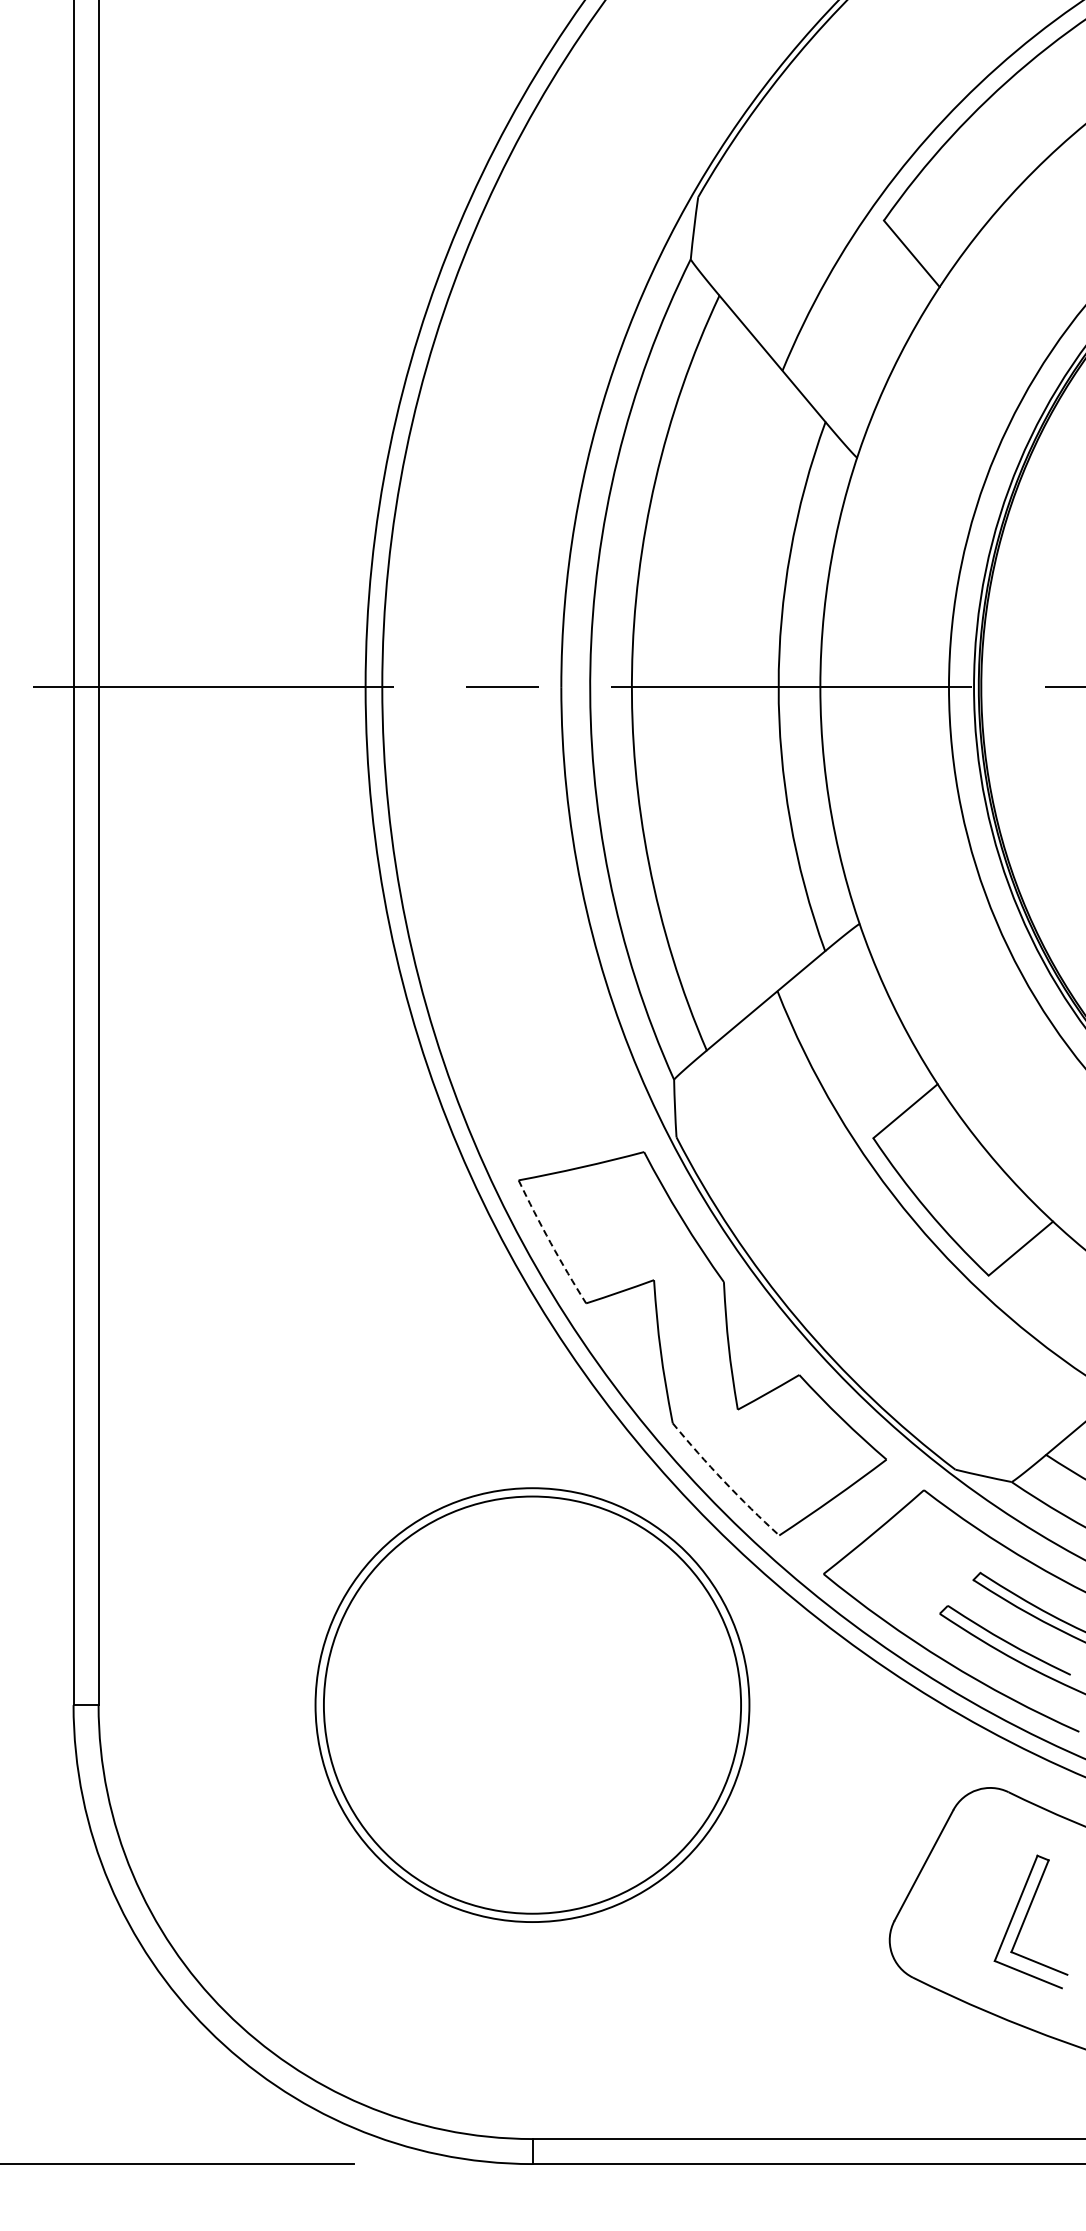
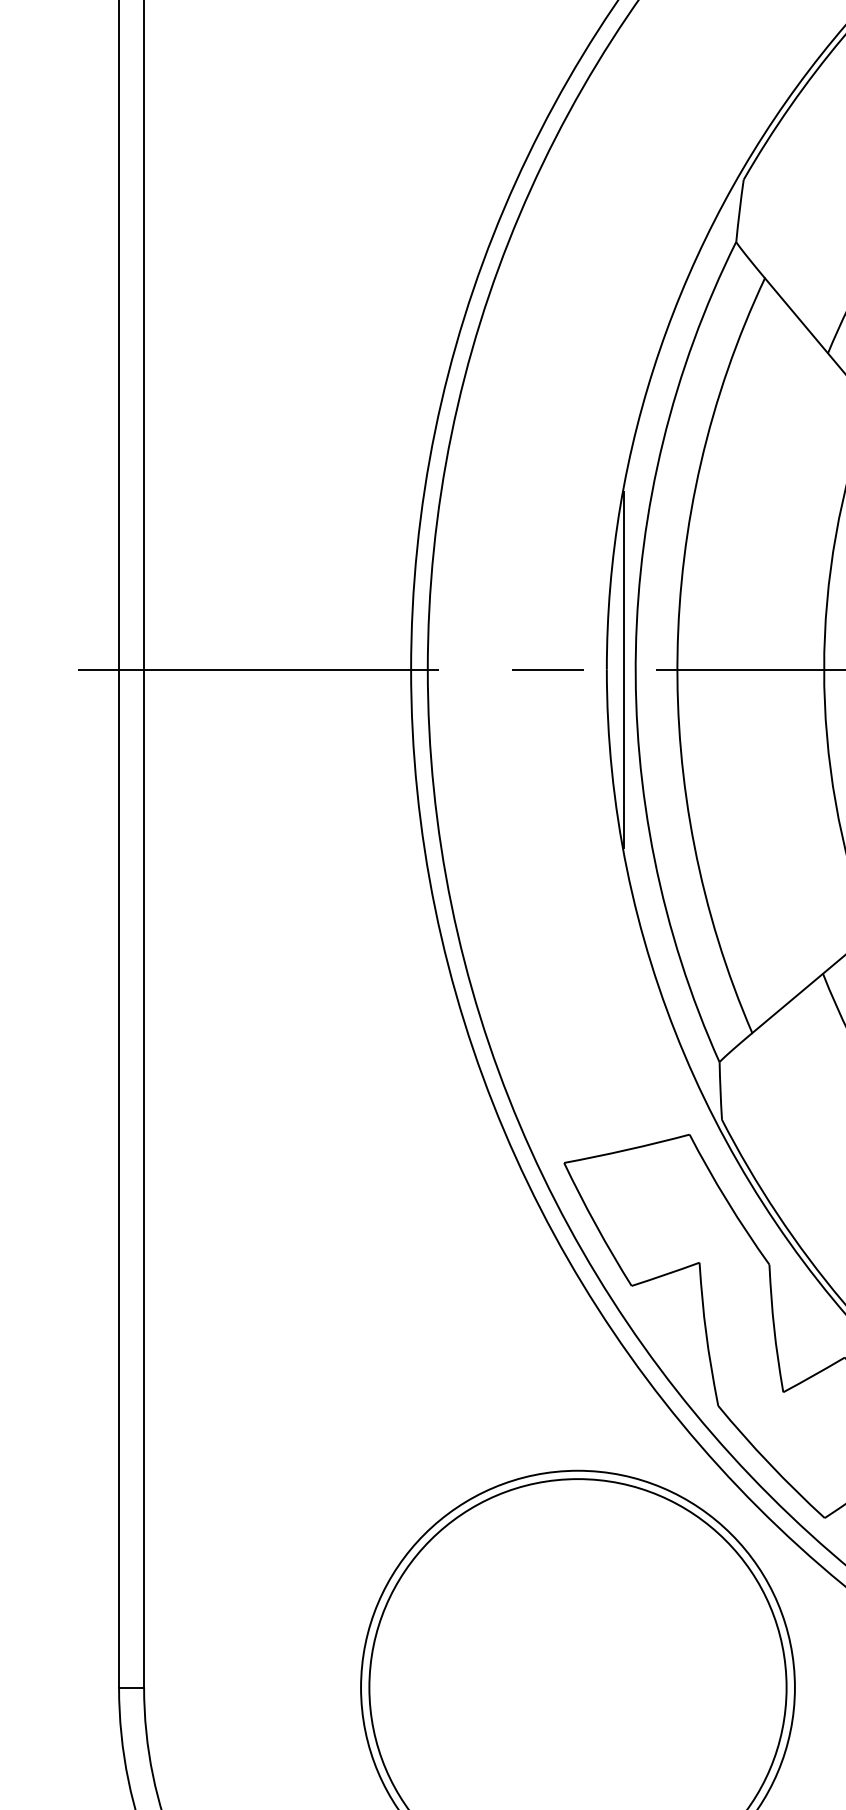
line: (578, 686) -> (624, 669), added
arc: (550, 1242) -> (596, 1225), dashed -> solid
arc: (724, 1481) -> (770, 1464), dashed -> solid

